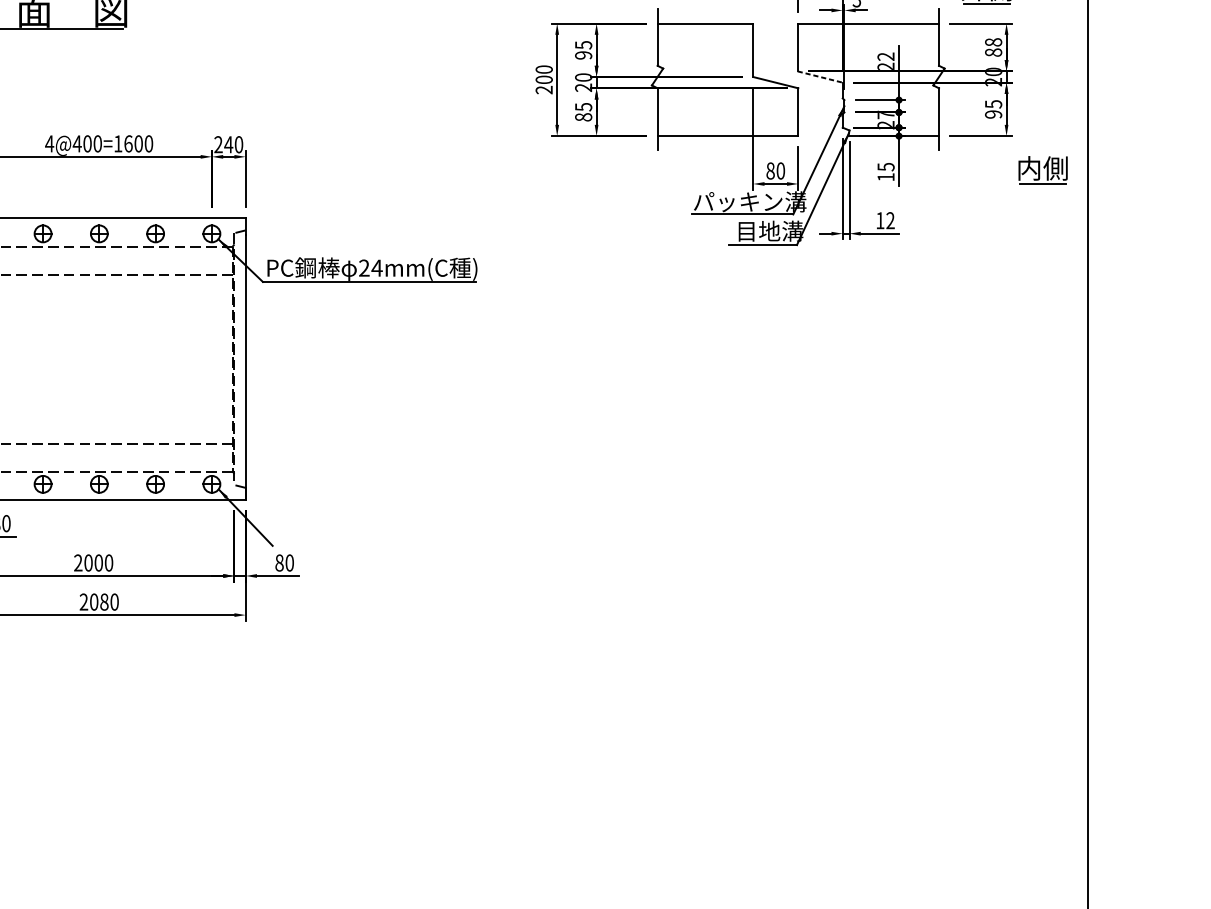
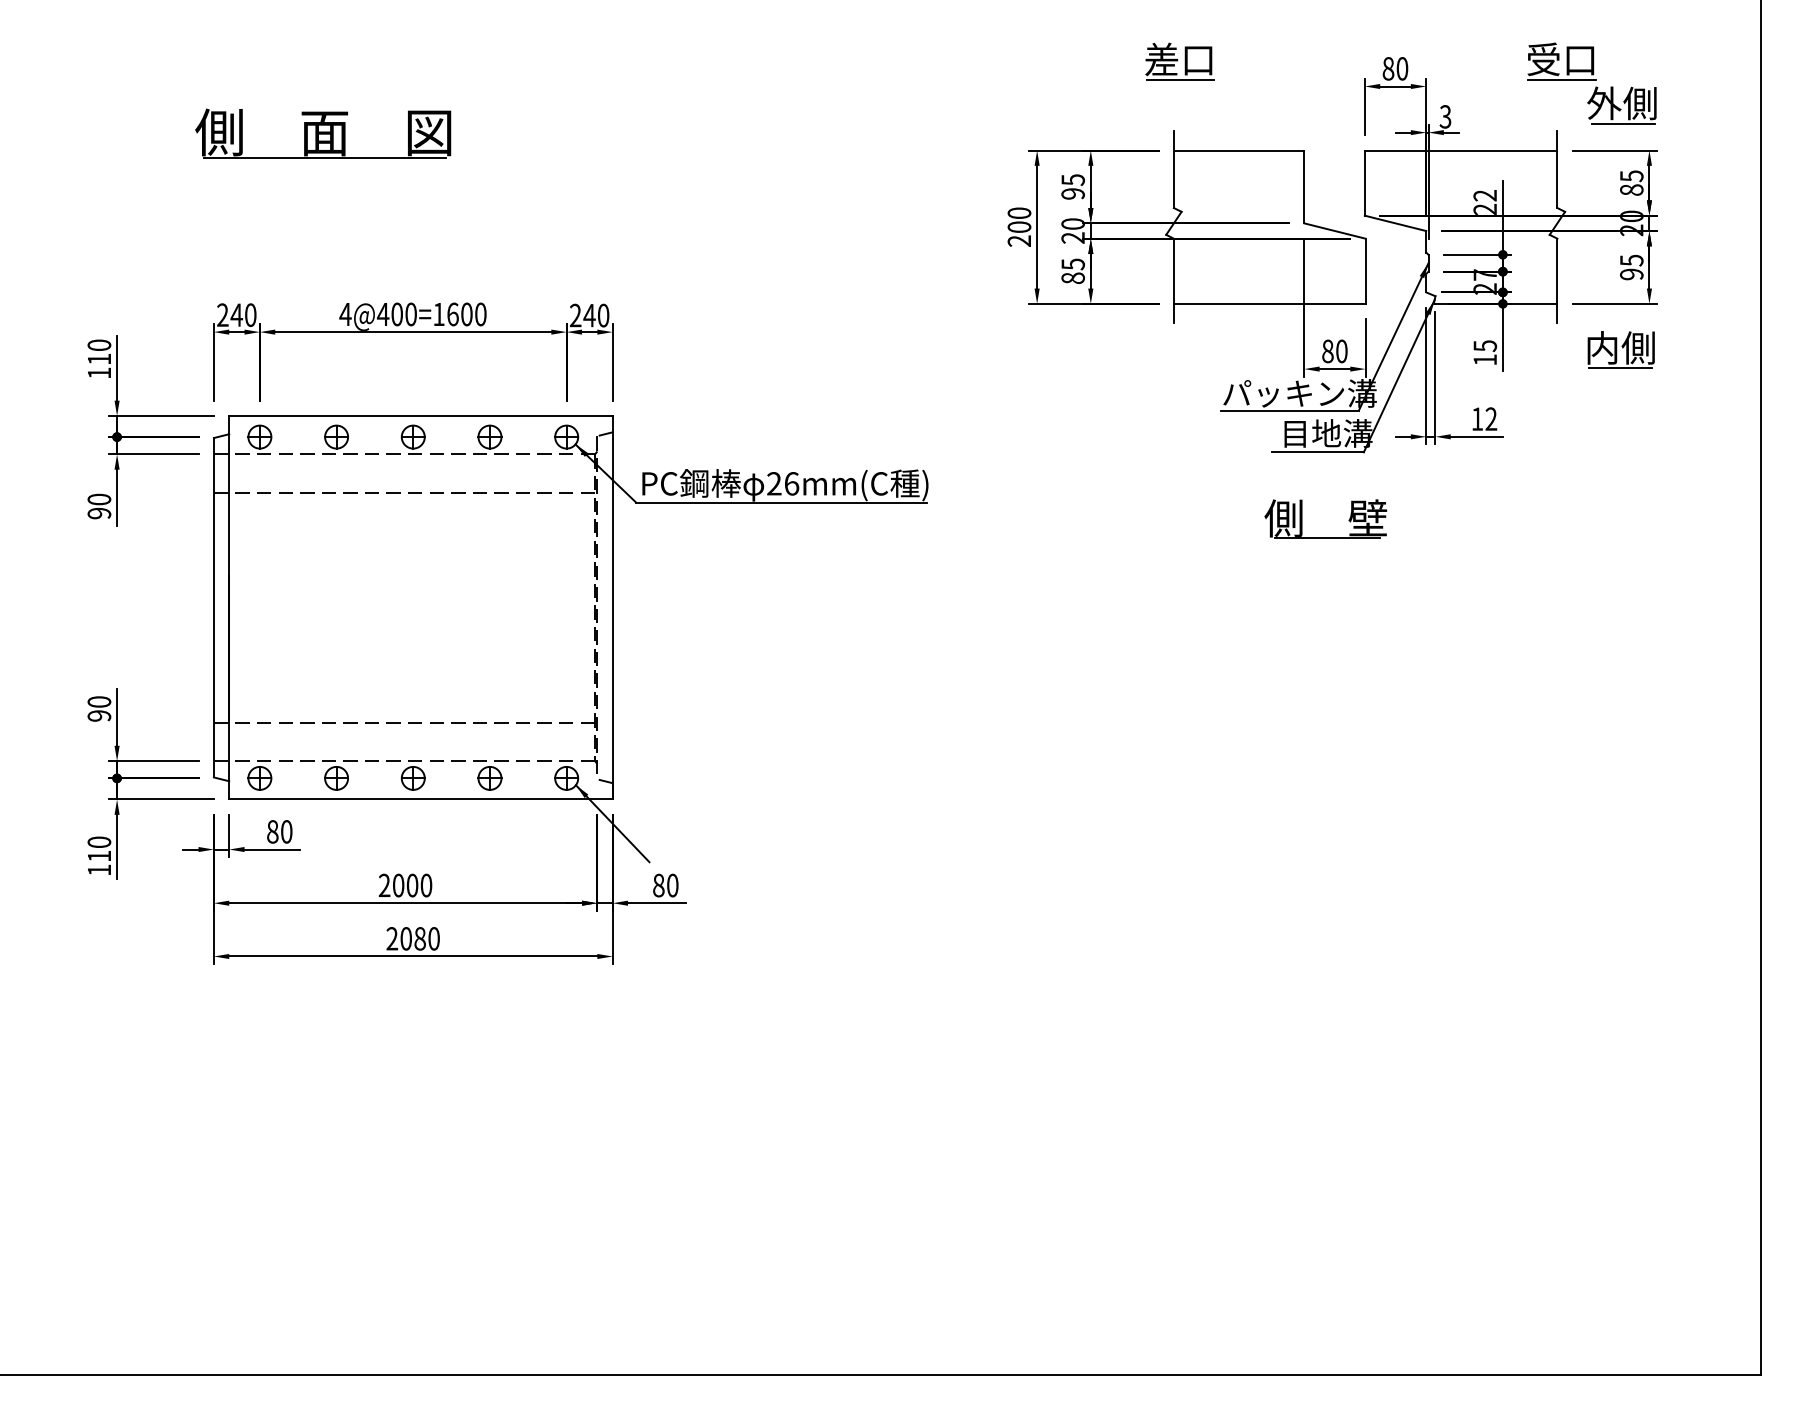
text: (993, 42) -> (1631, 176), 88 -> 85
line: (820, 77) -> (1395, 223), dashed -> solid
part: (1042, 169) -> (1620, 349), moved
text: (376, 267) -> (791, 483), 24mm(C -> 26mm(C
part: (768, 307) -> (1325, 537), added

